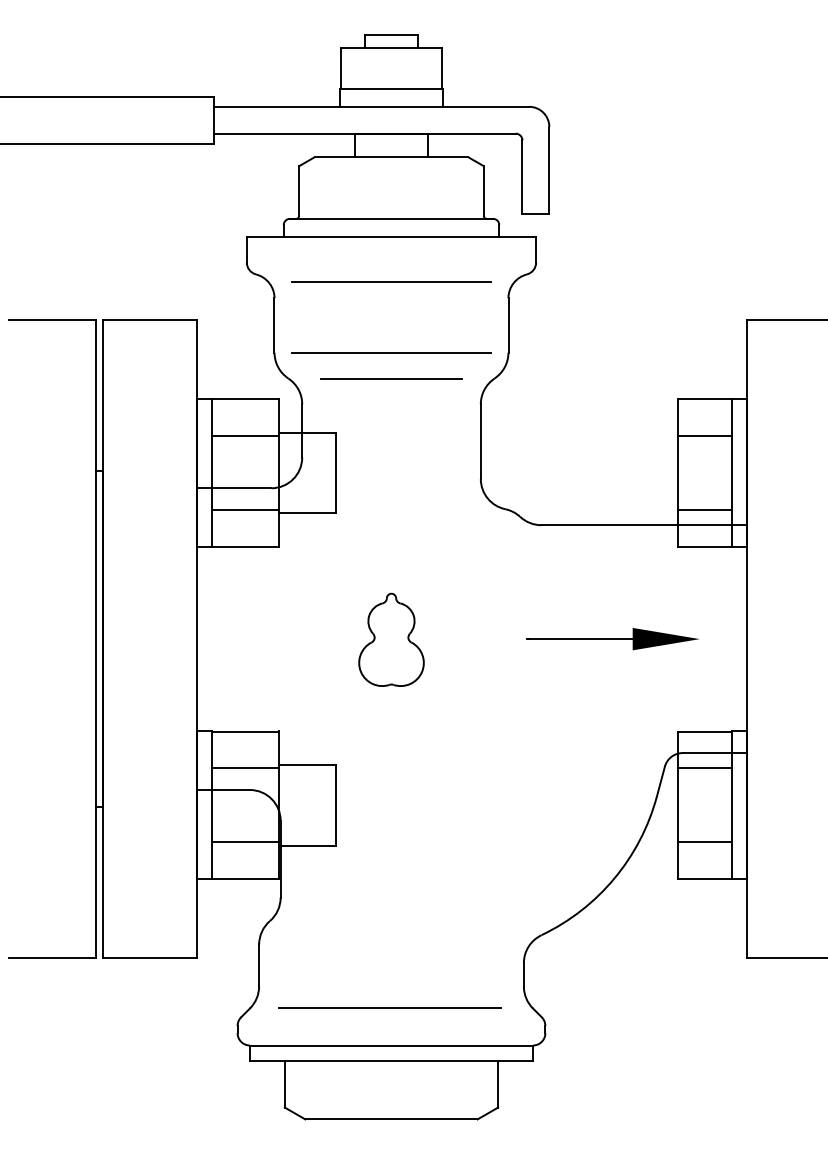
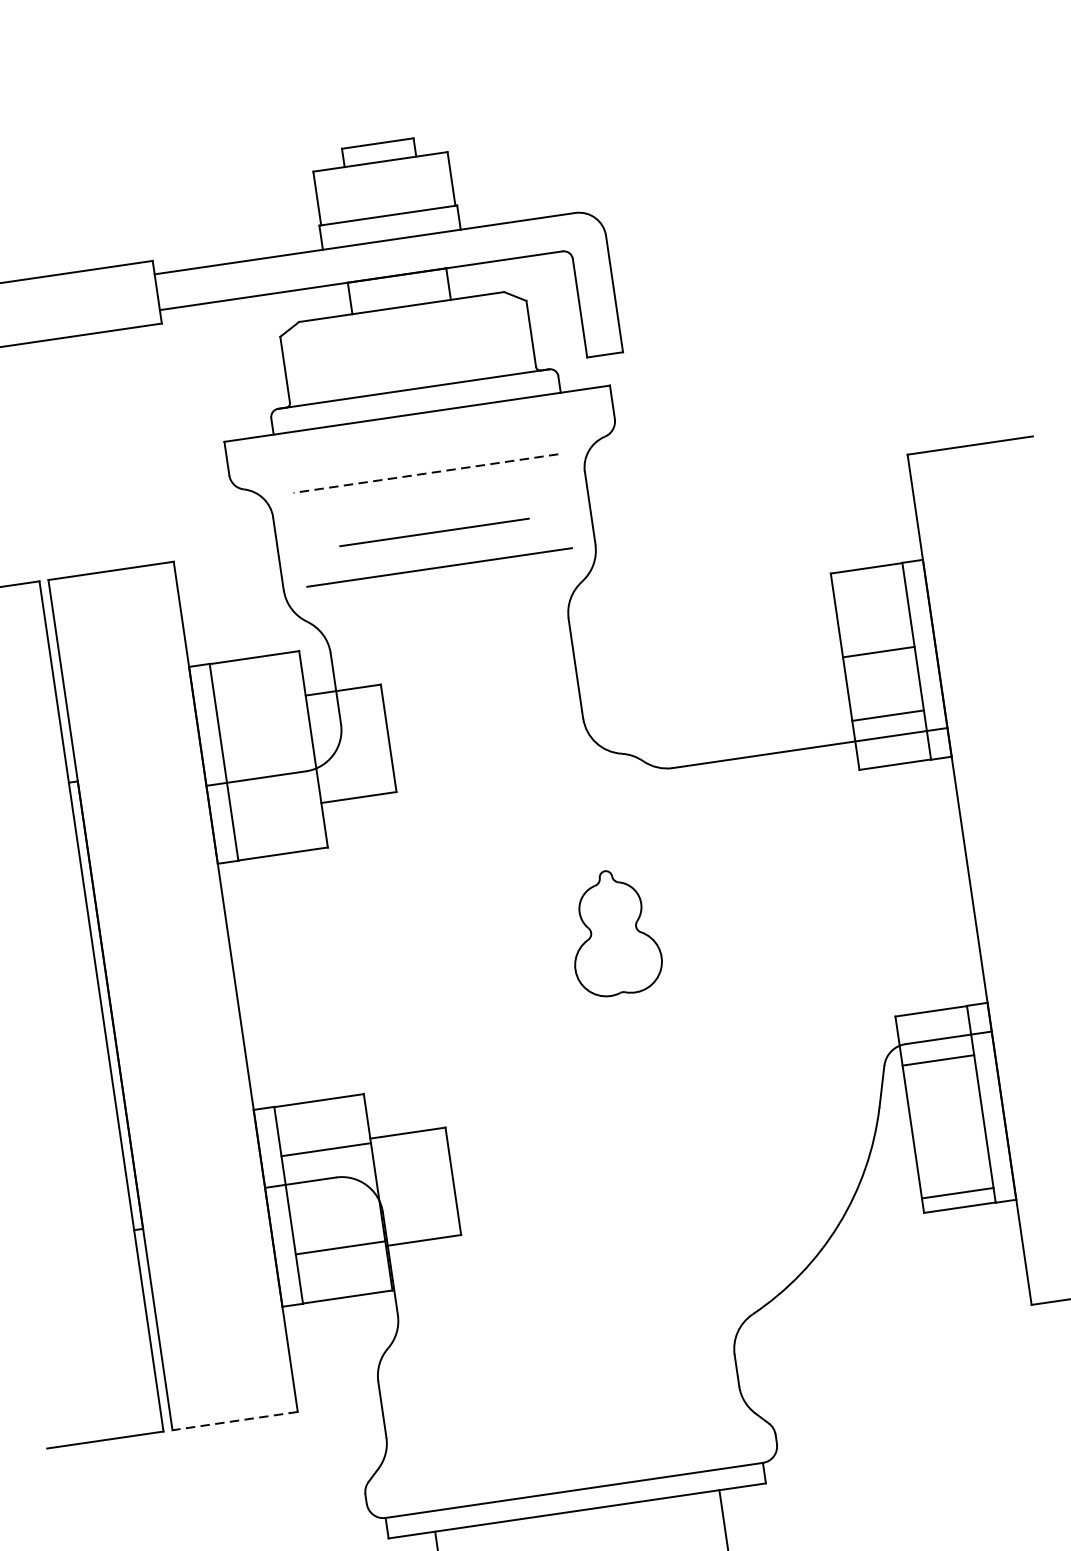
line: (390, 282) -> (424, 474), solid -> dashed
line: (391, 378) -> (434, 532), moved
line: (245, 436) -> (261, 707), removed
line: (705, 436) -> (879, 652), moved
line: (245, 509) -> (275, 804), removed
part: (391, 639) -> (613, 932), moved
part: (612, 639) -> (789, 906), removed
line: (705, 842) -> (958, 1193), moved
line: (149, 958) -> (234, 1421), solid -> dashed
line: (389, 1008) -> (564, 1441), removed

